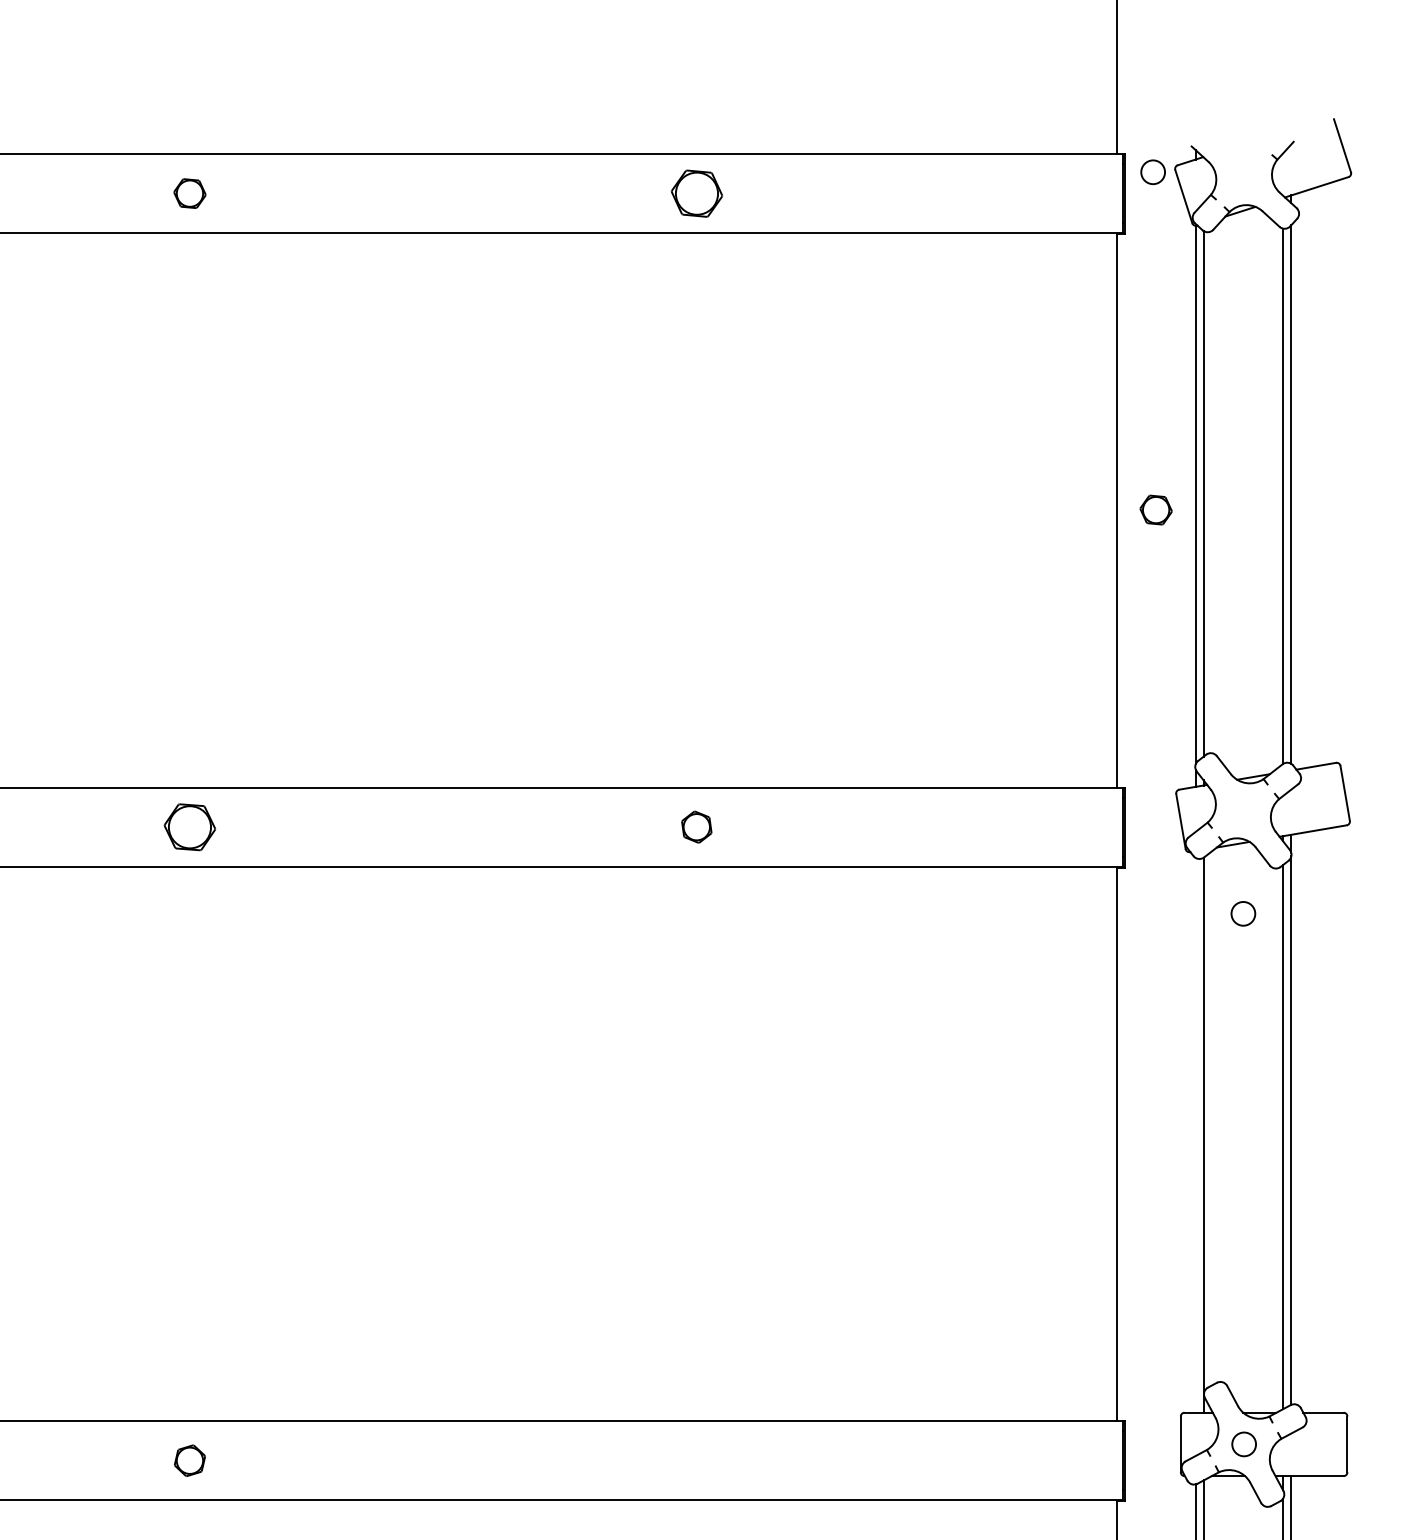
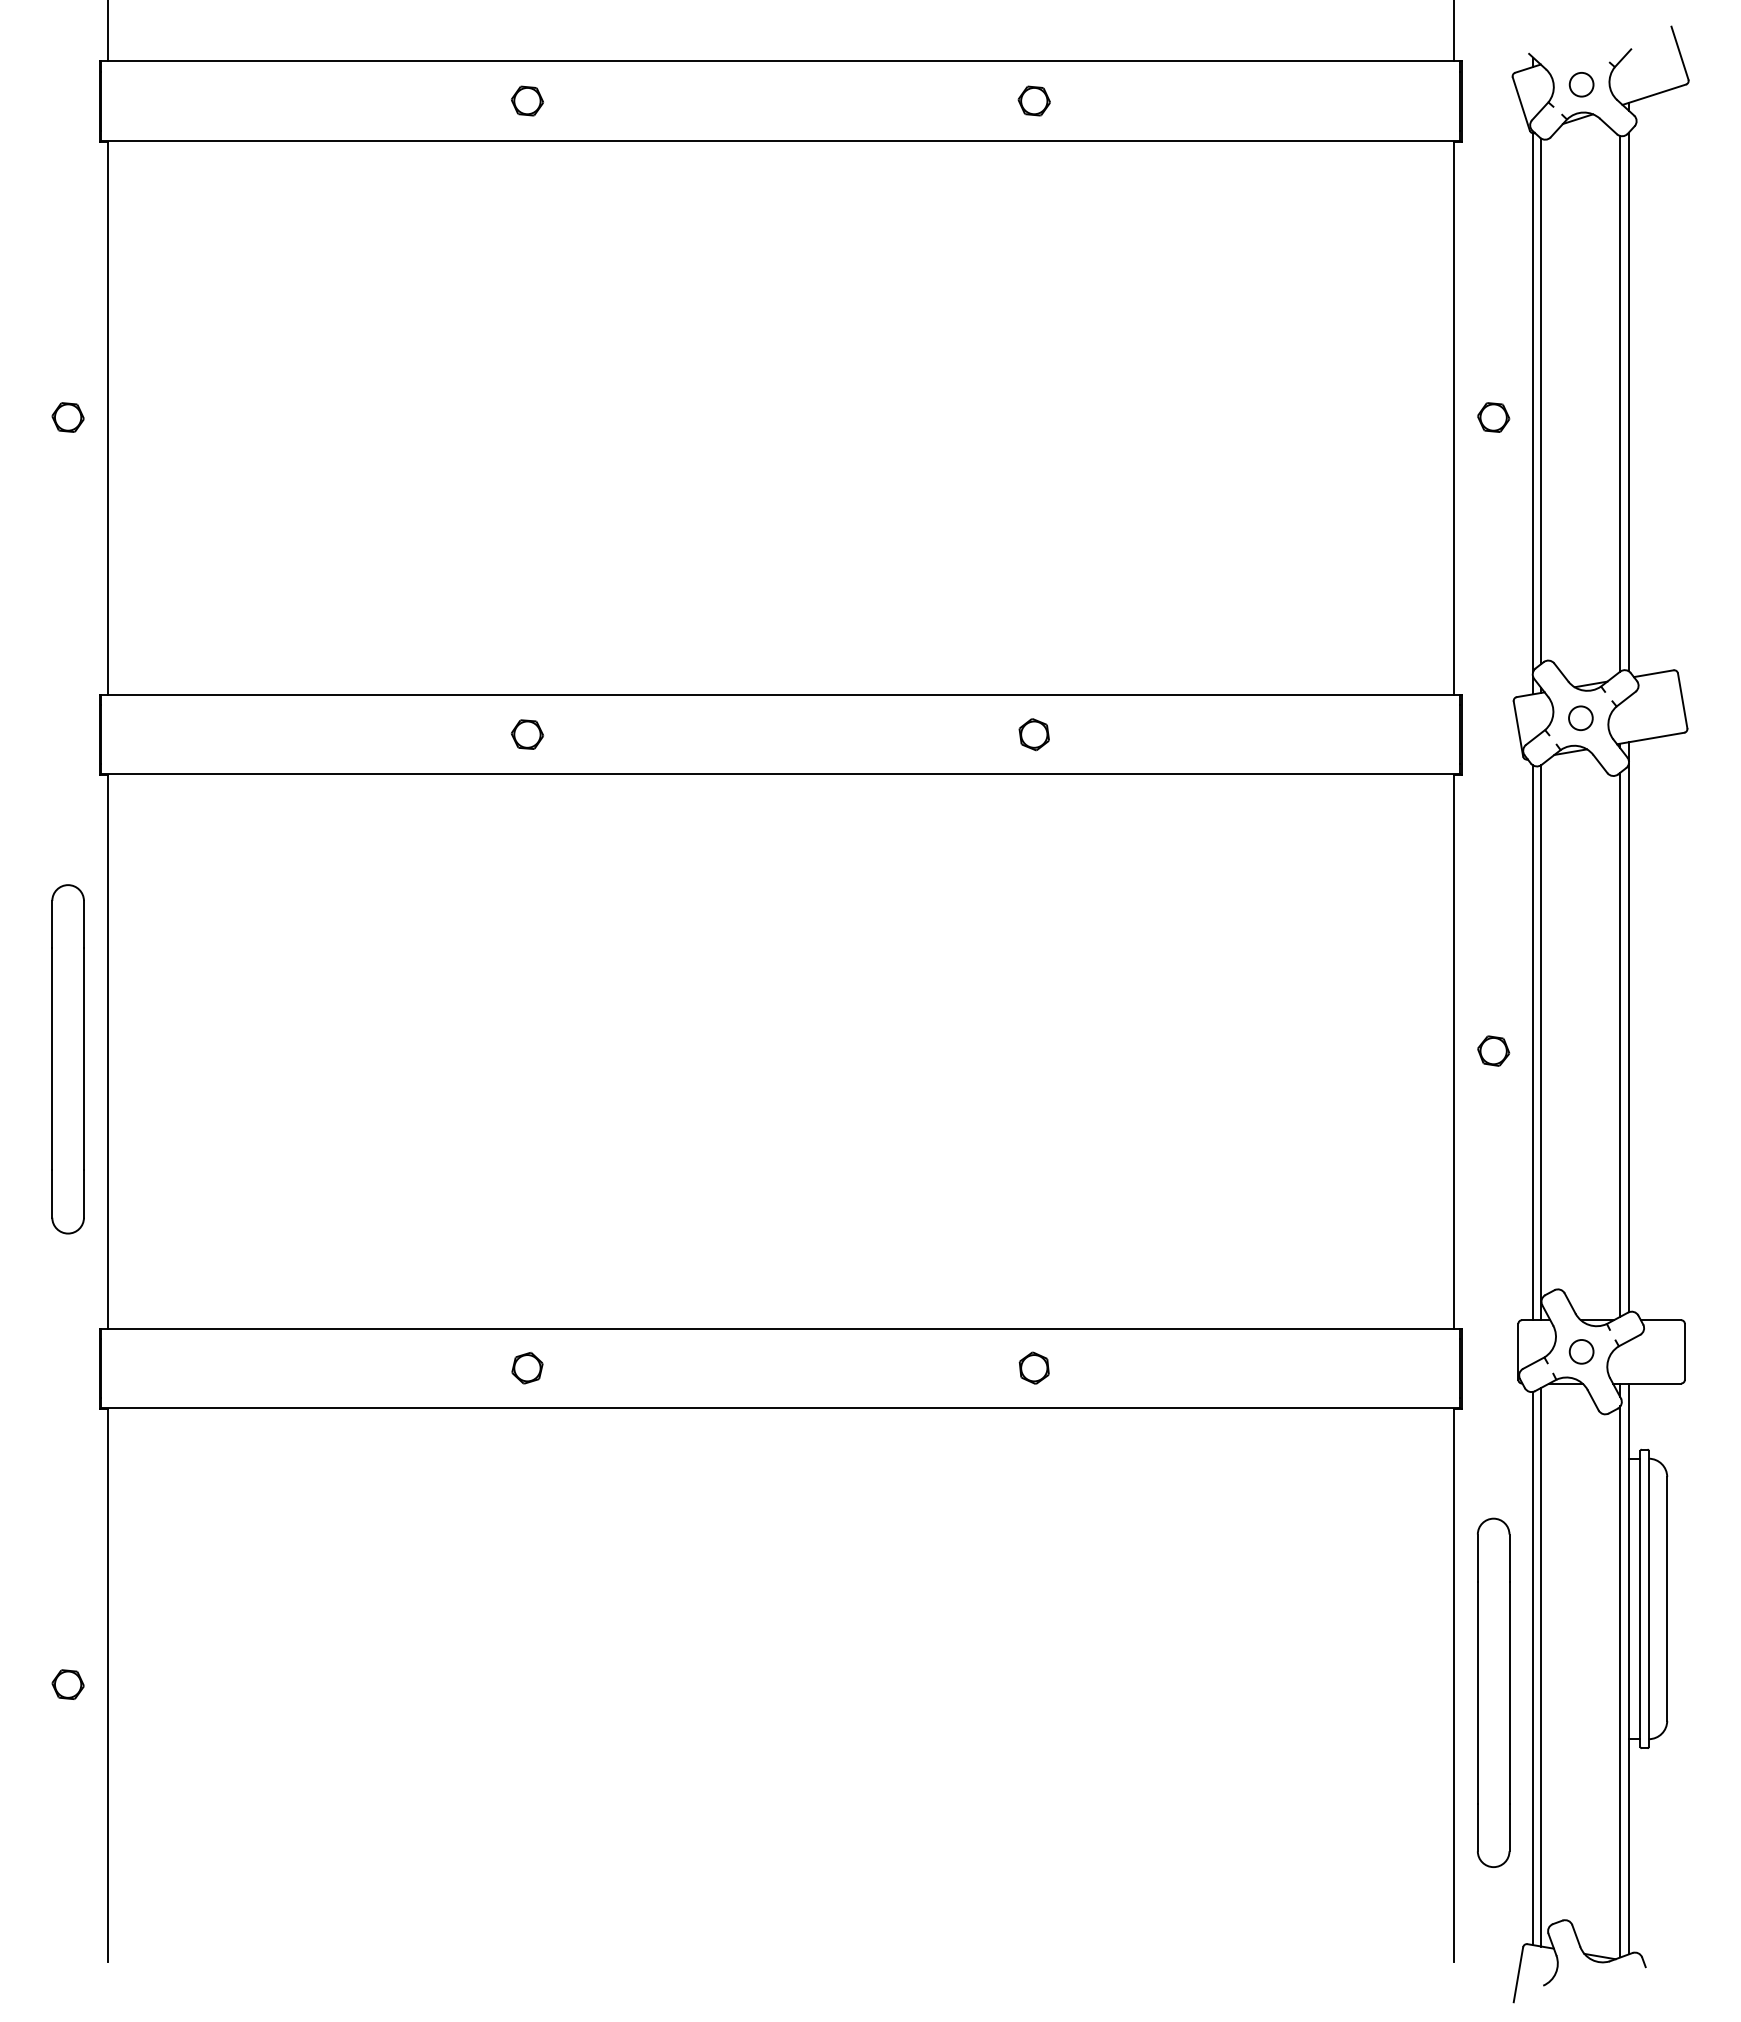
circle: (1153, 172) -> (1581, 84), moved
part: (696, 193) -> (1033, 100), size x0.62
part: (190, 827) -> (527, 734), size x0.62
circle: (1243, 914) -> (1580, 718), moved
line: (1196, 1135) -> (1533, 1042), added
part: (1156, 1143) -> (1493, 1050), added
part: (696, 1460) -> (1033, 1367), added

